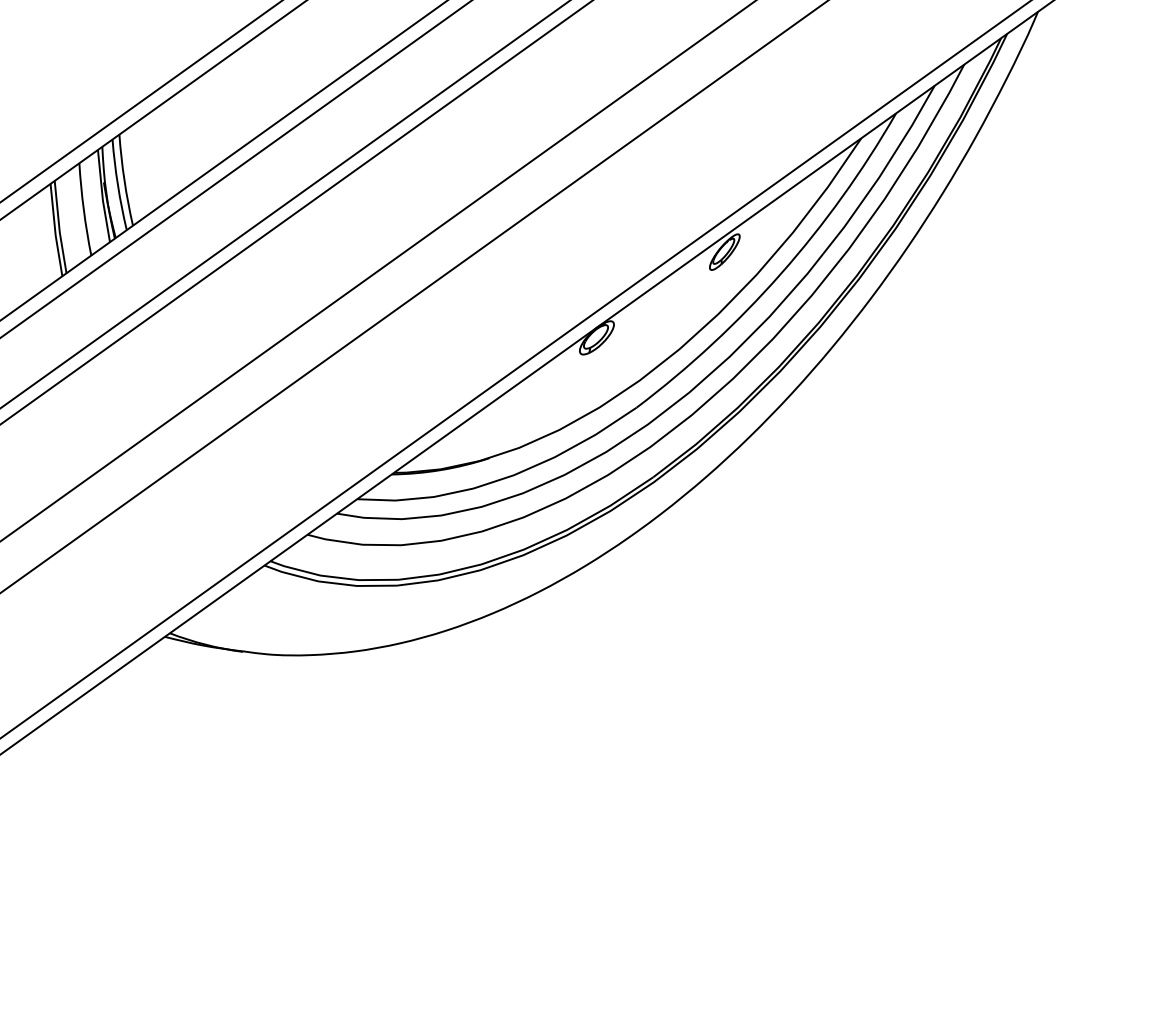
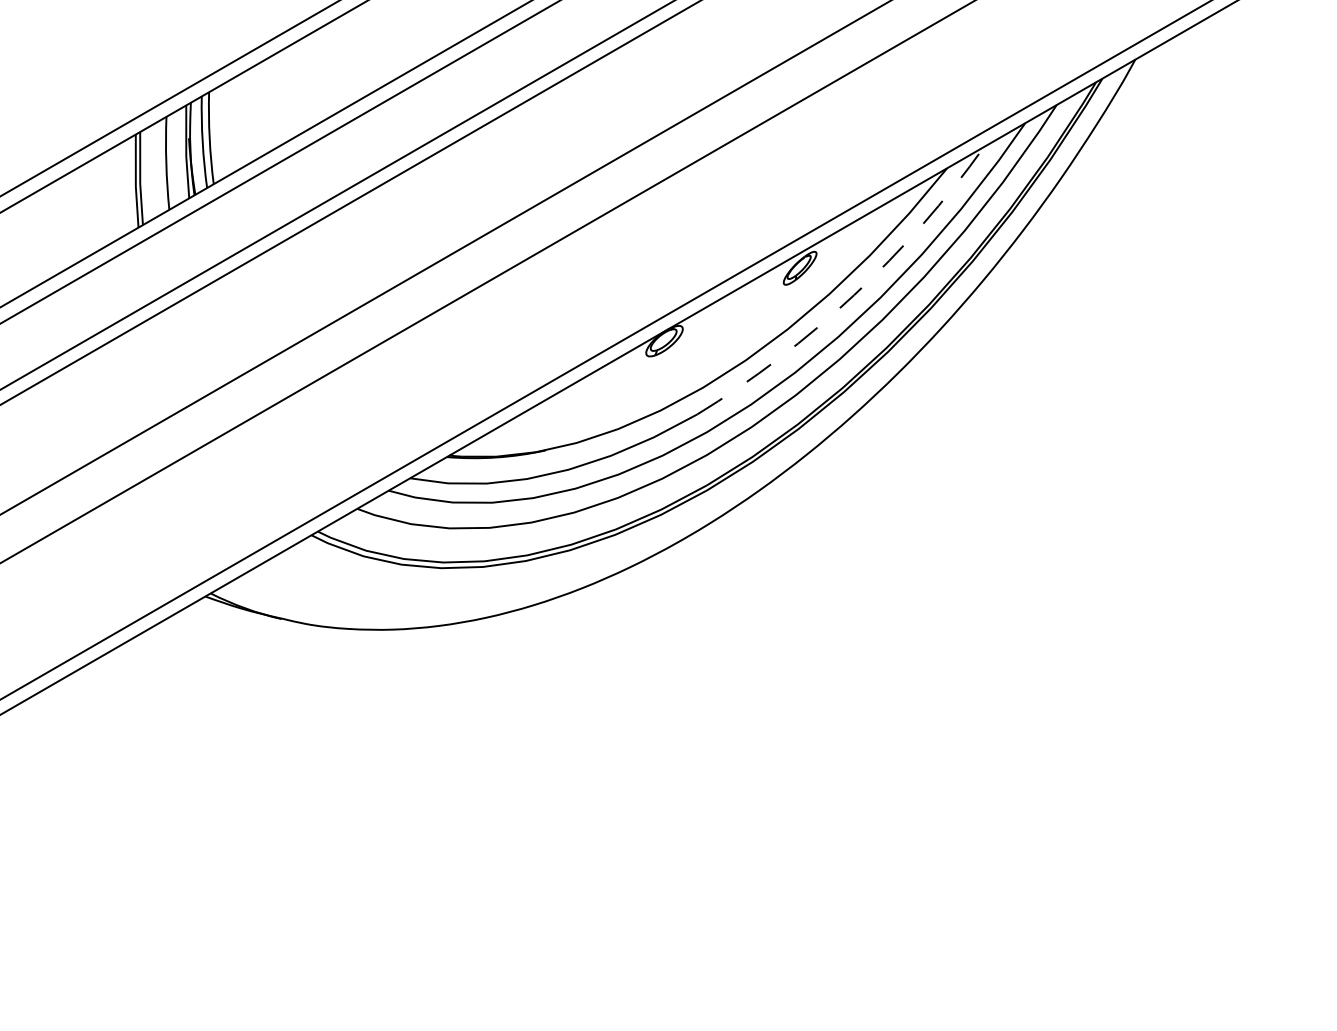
arc: (781, 273) -> (854, 295), solid -> dashed

